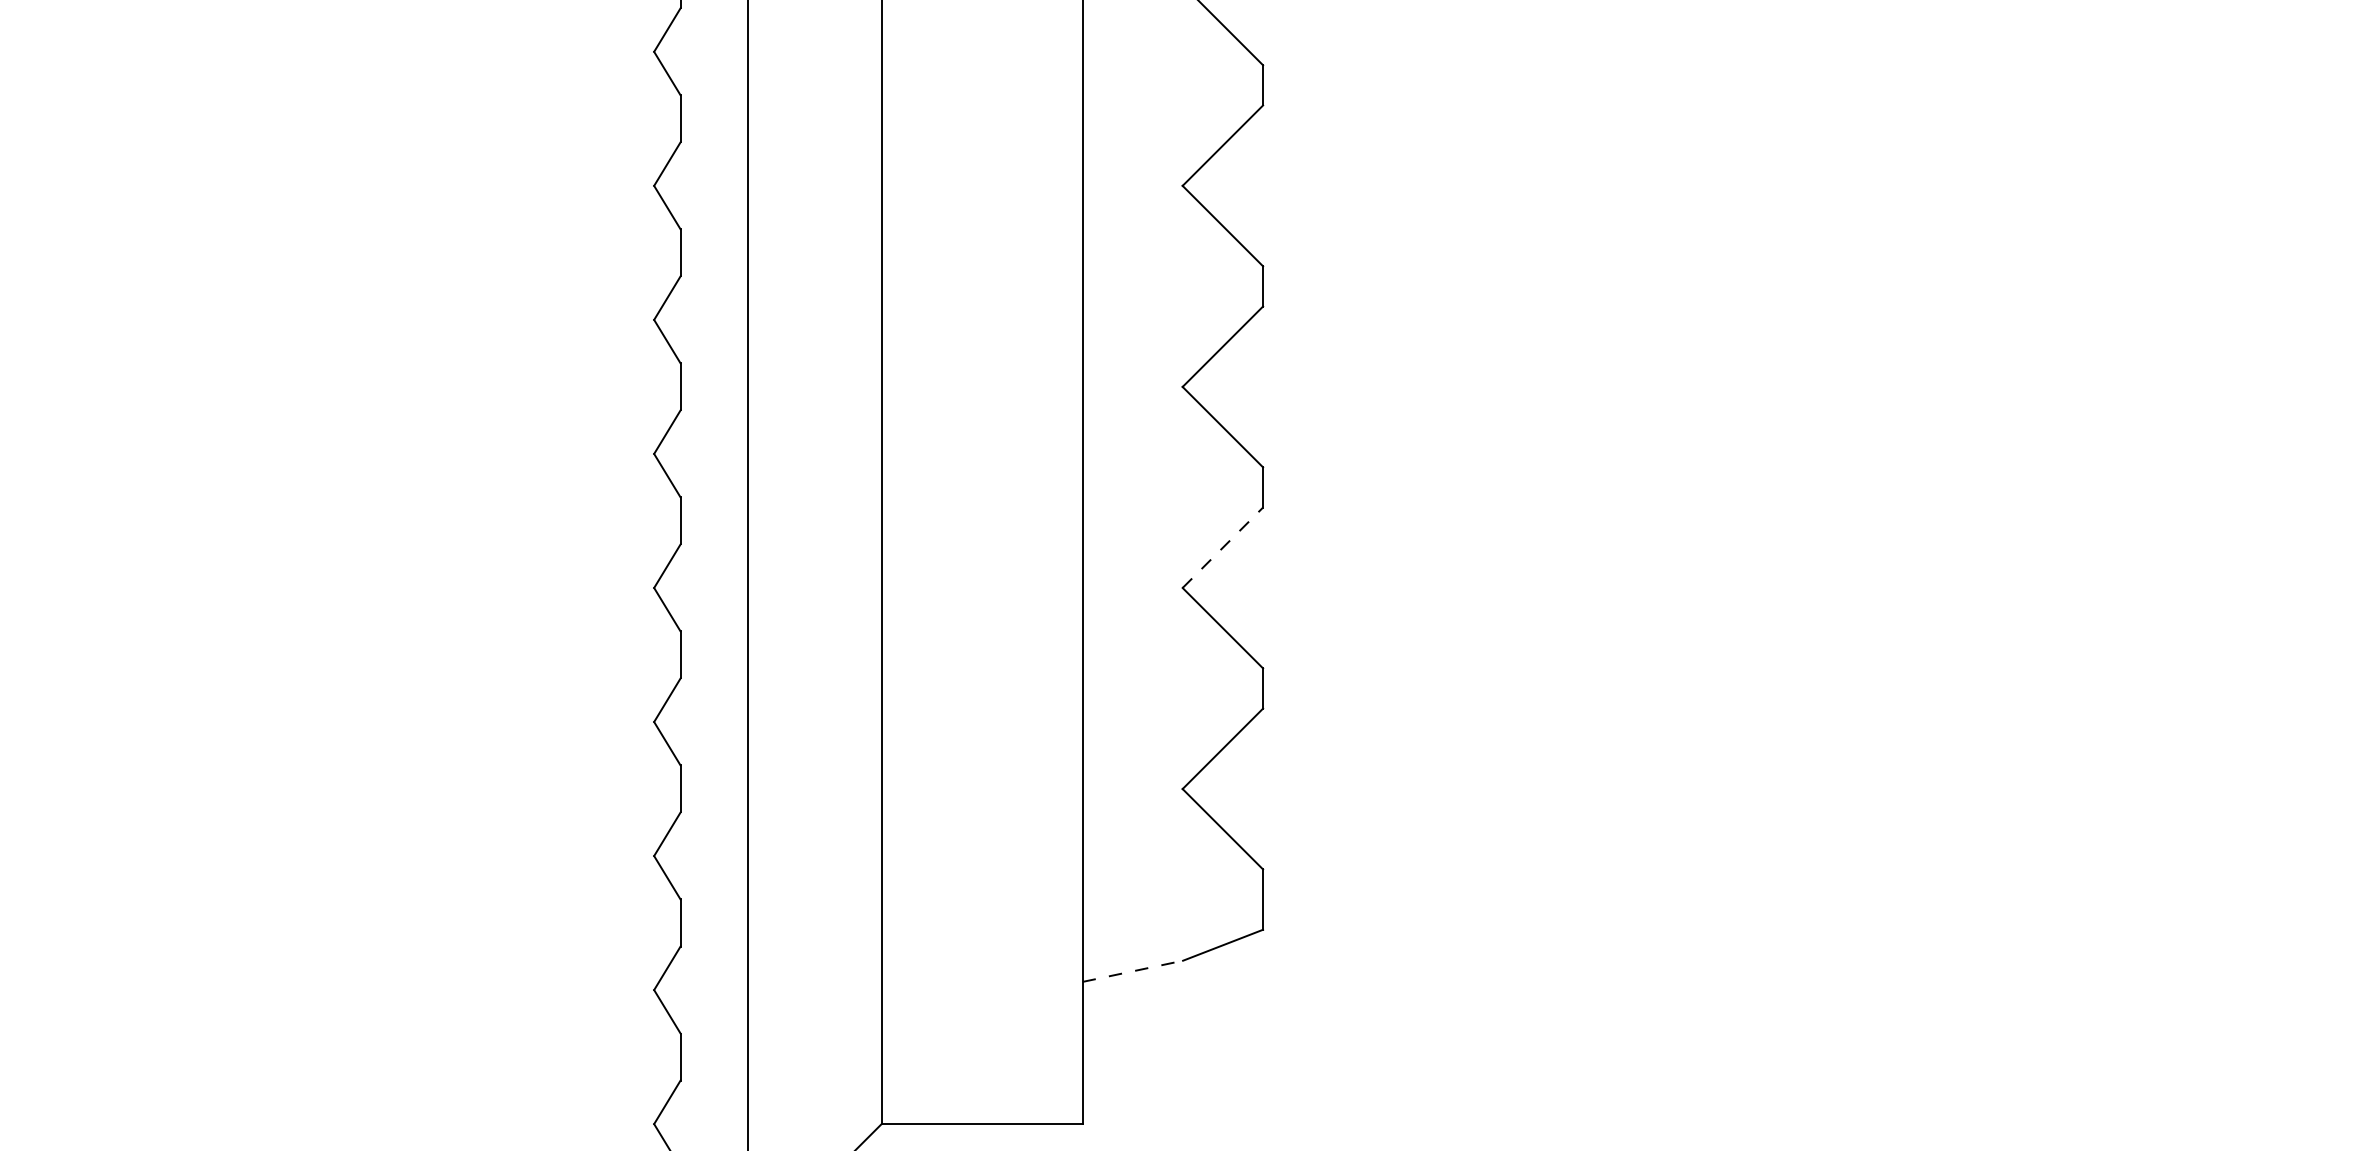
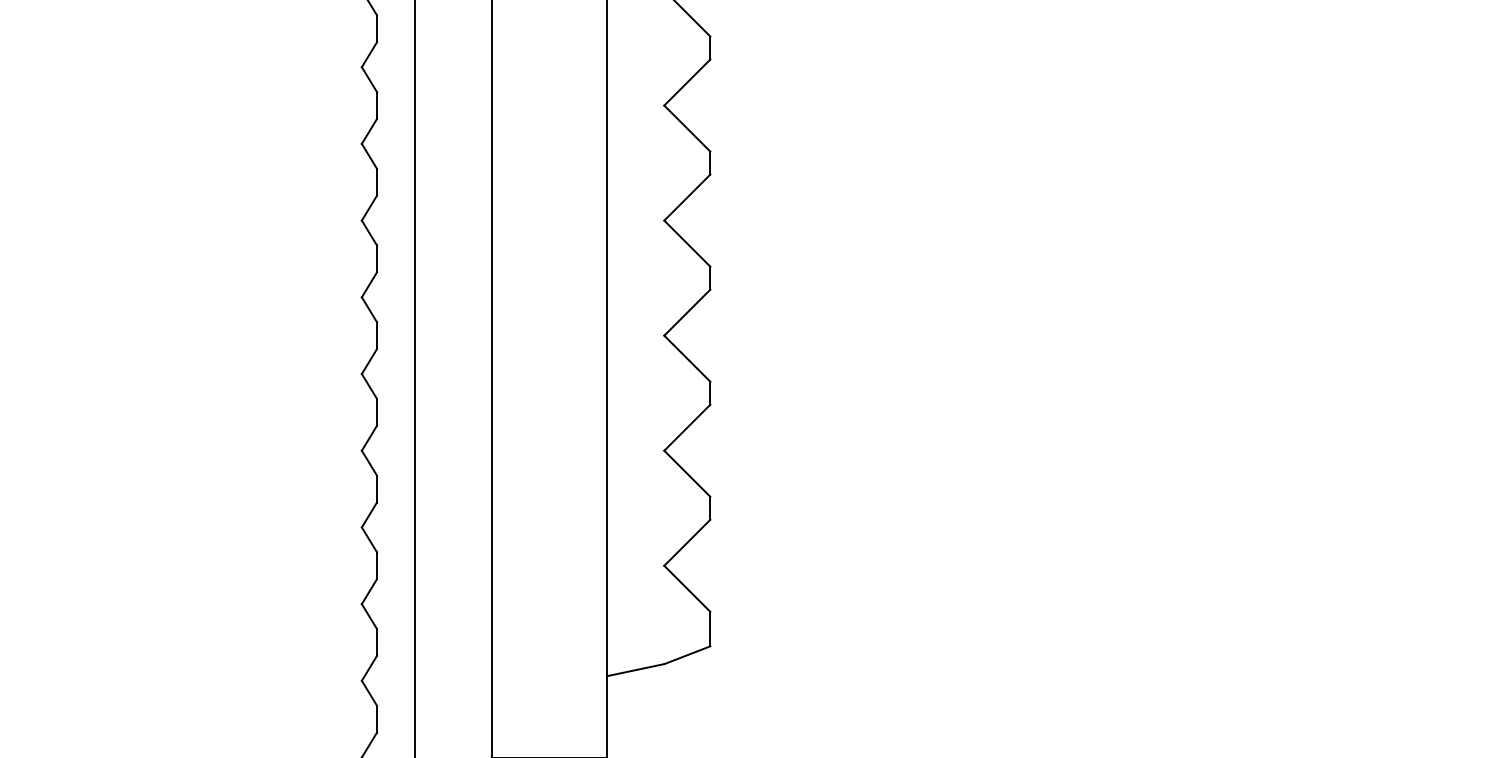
line: (1223, 547) -> (687, 427), dashed -> solid
line: (1134, 972) -> (636, 670), dashed -> solid

